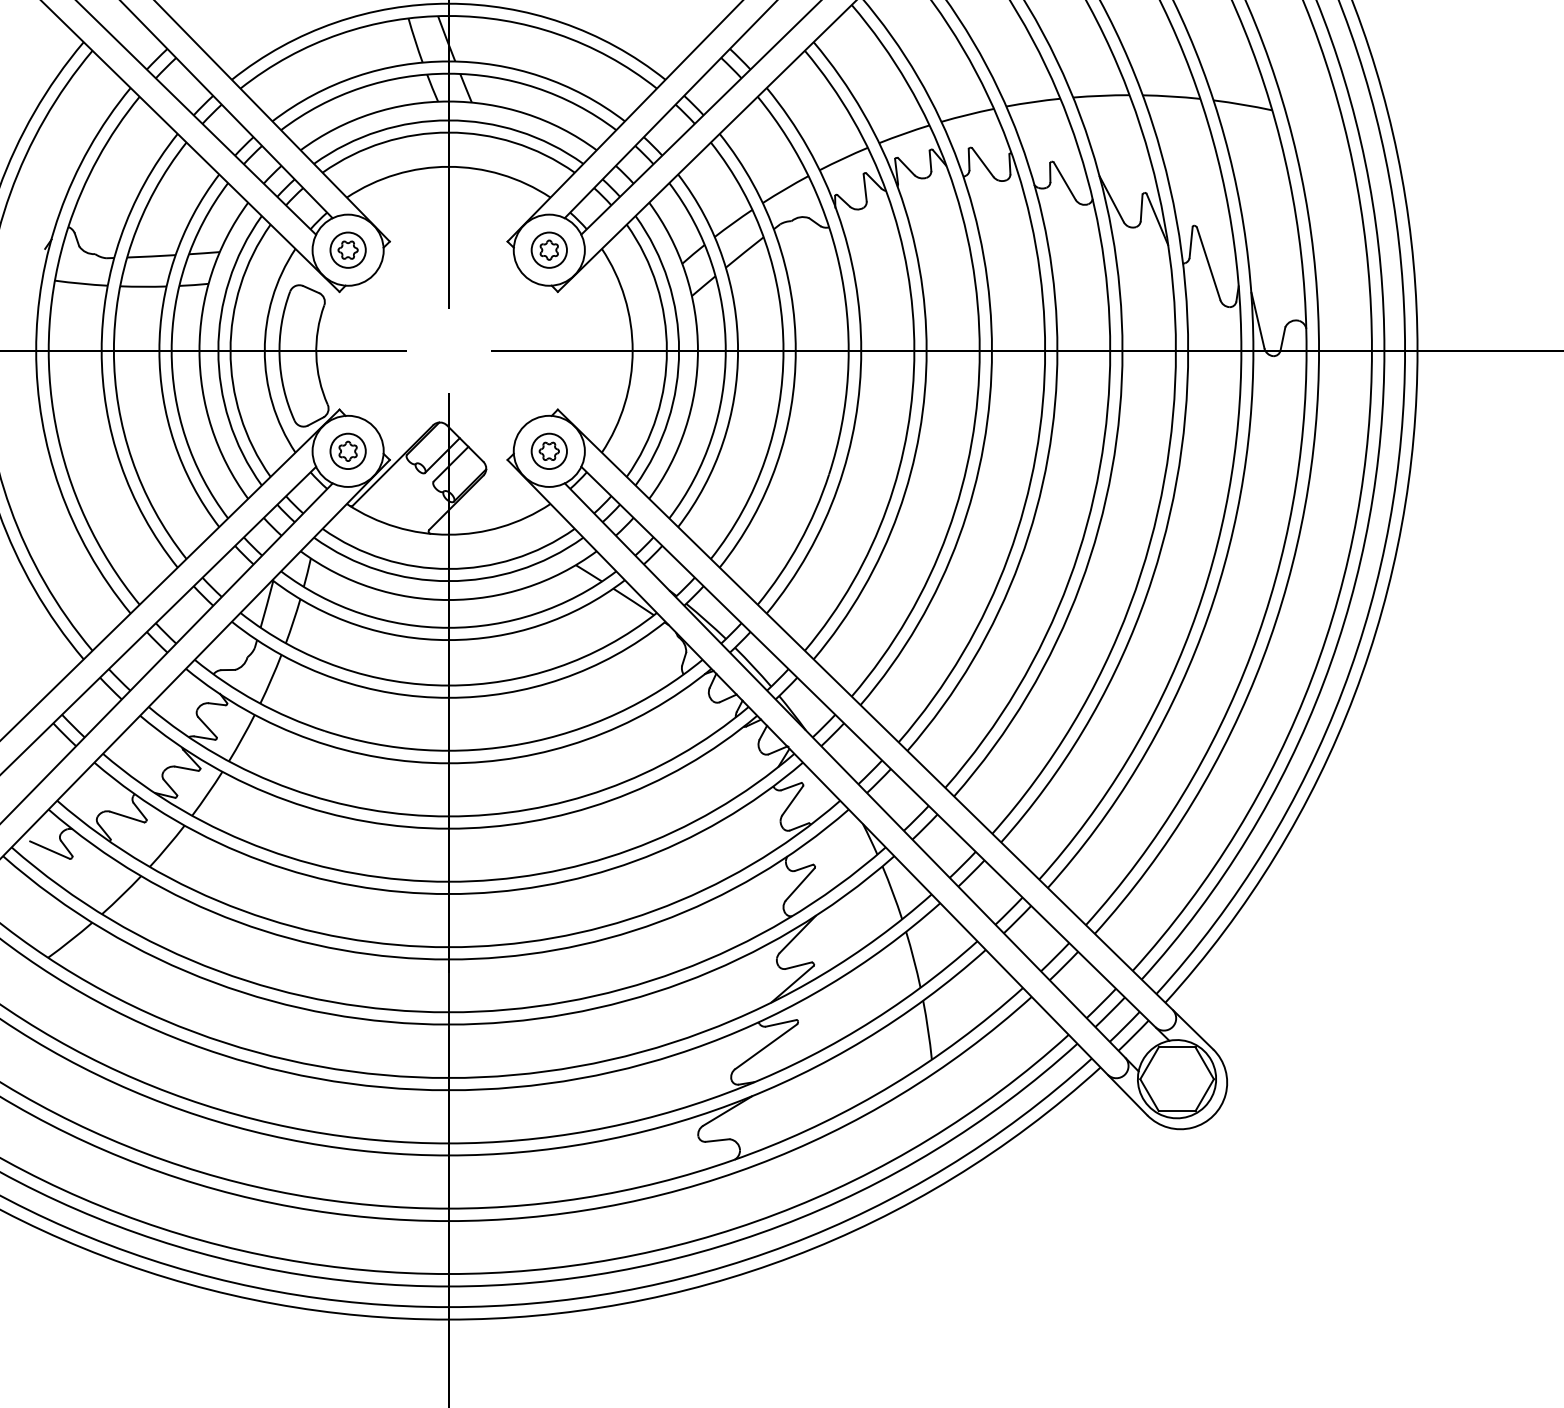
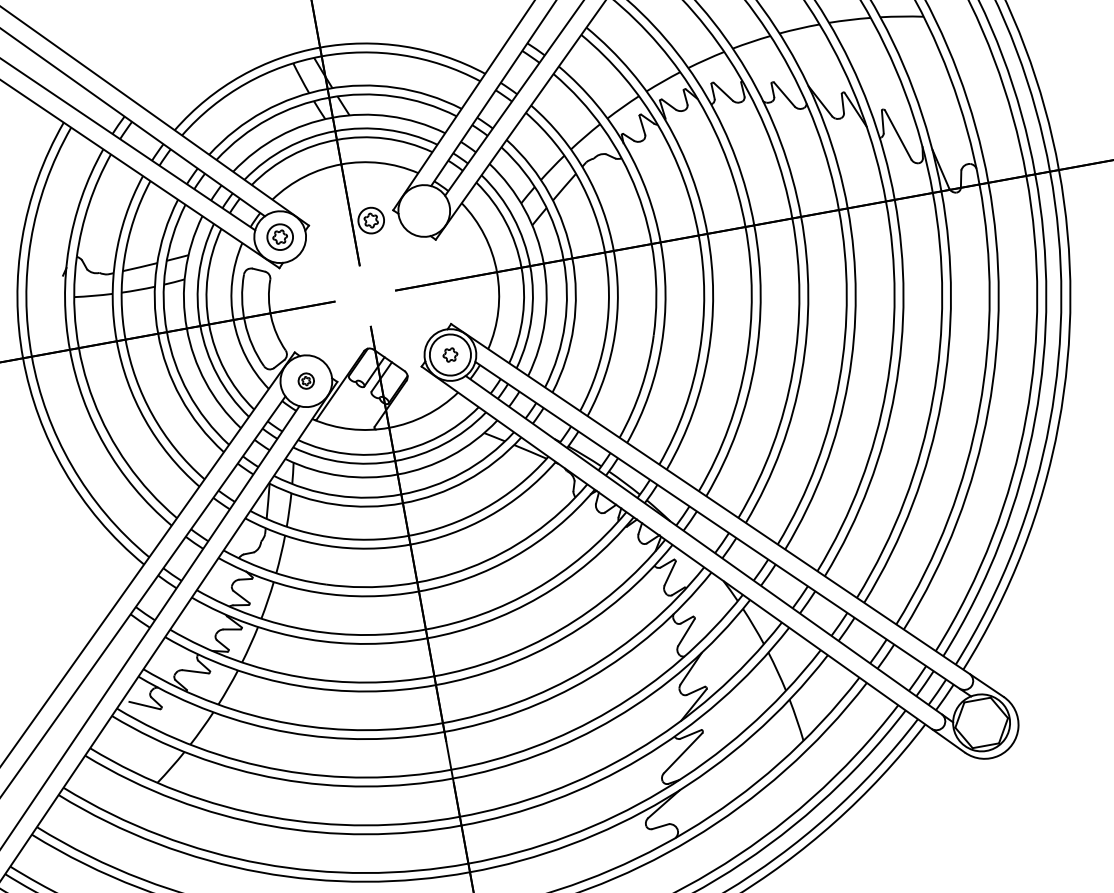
part: (548, 249) -> (370, 220), moved
part: (347, 450) -> (305, 380), size x0.6
circle: (548, 451) -> (449, 355), size x1.6

